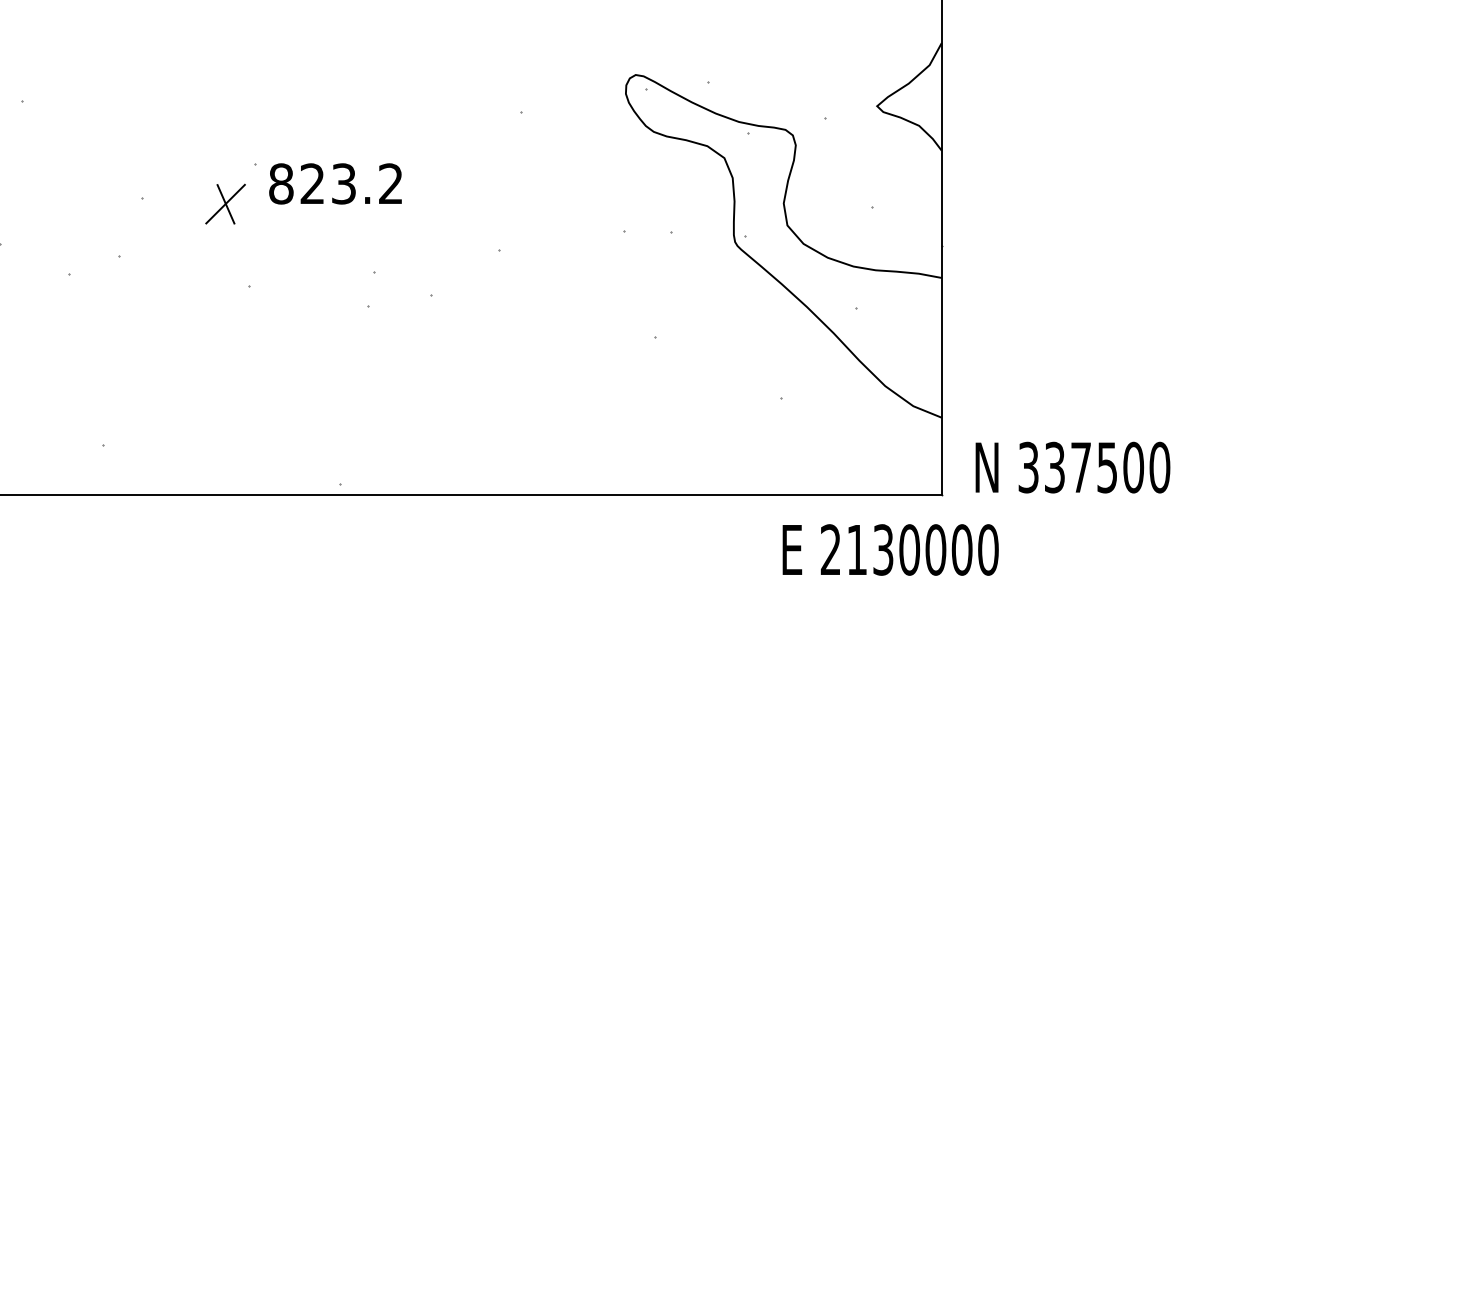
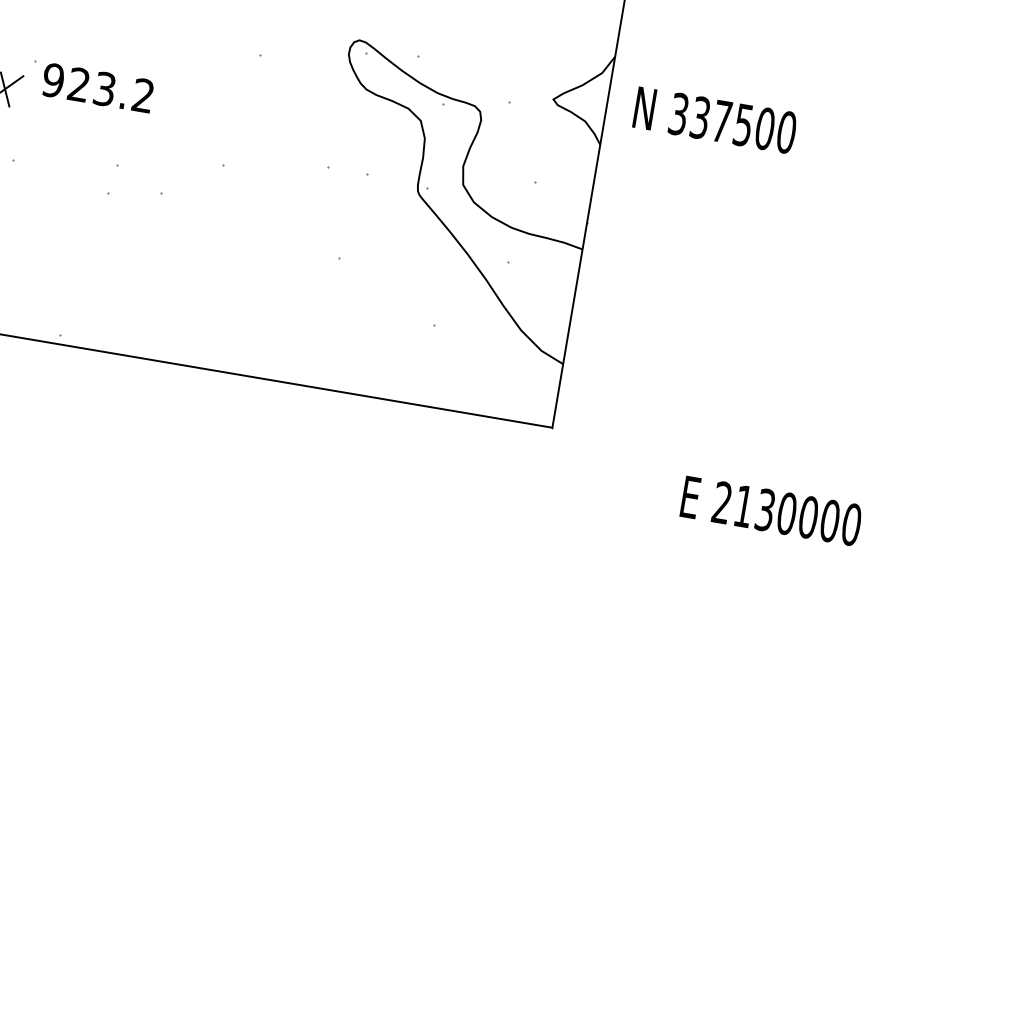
text: (280, 183) -> (52, 80), 823.2 -> 923.2
text: (1072, 467) -> (714, 120), moved
text: (890, 549) -> (771, 510), moved

